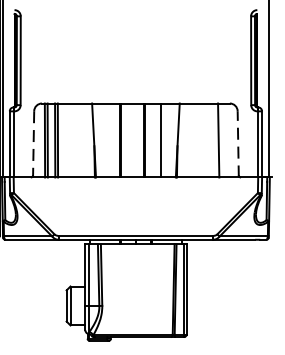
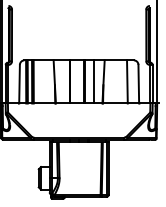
line: (237, 143) -> (138, 83), dashed -> solid
line: (33, 144) -> (19, 84), dashed -> solid

